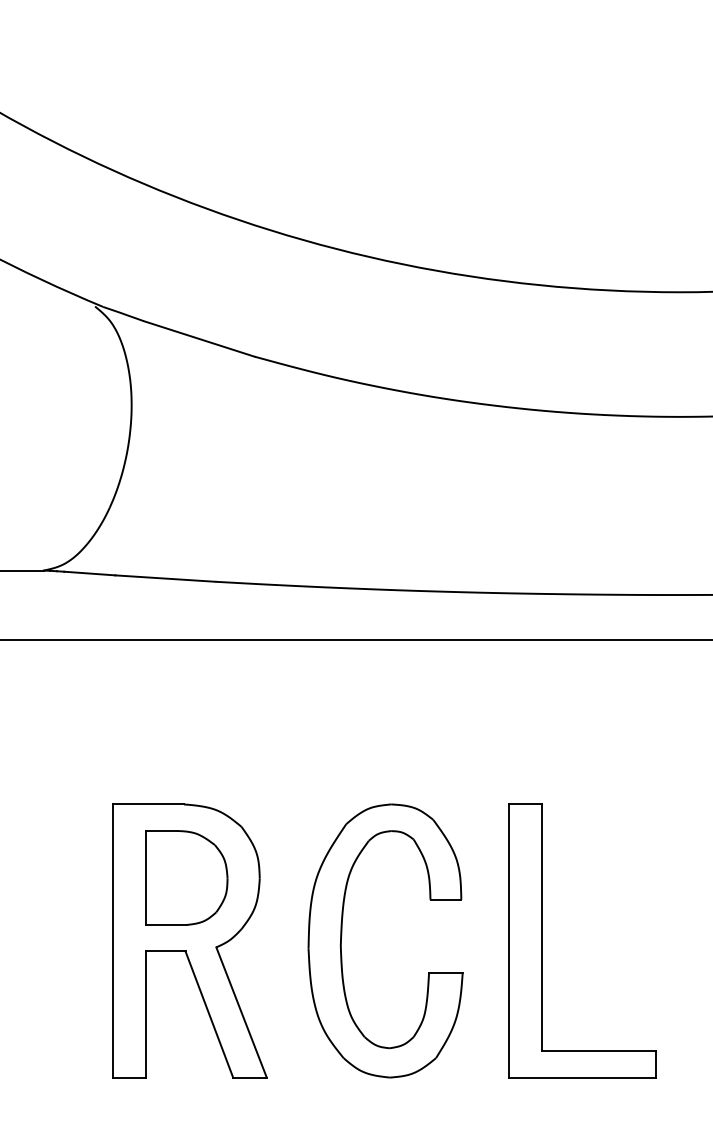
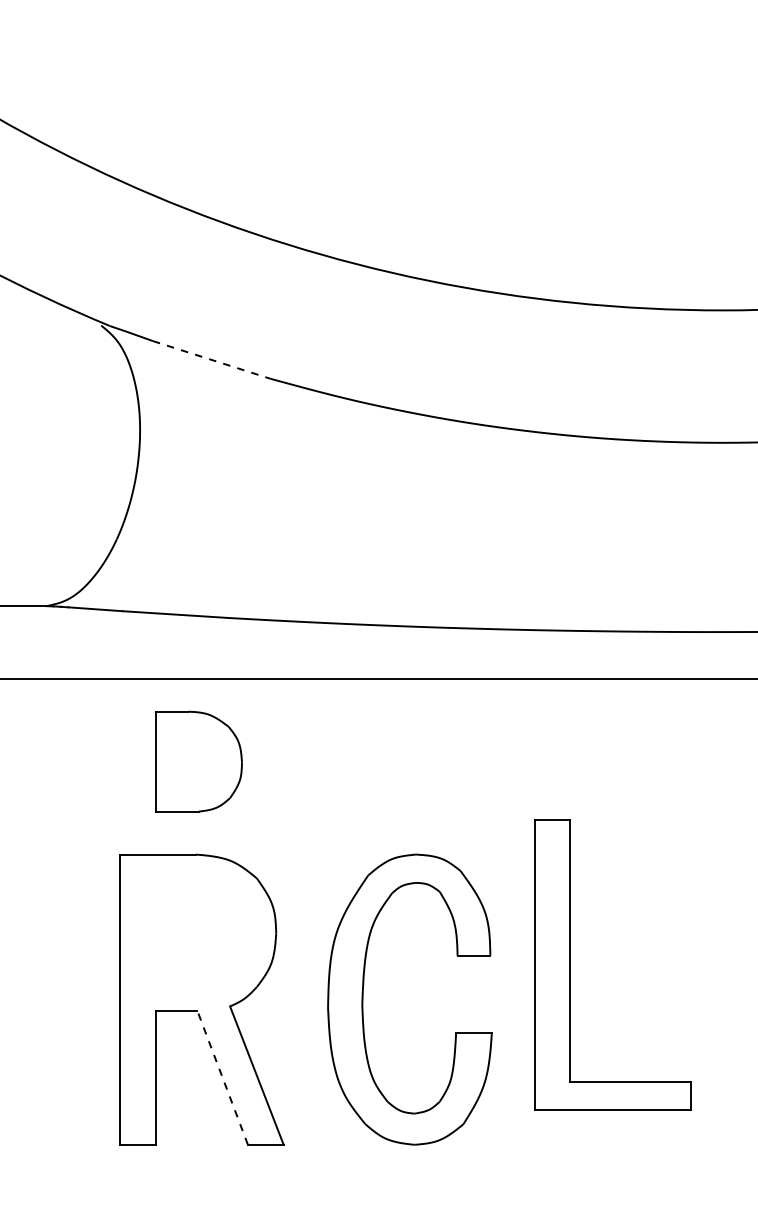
line: (199, 339) -> (212, 360), solid -> dashed
part: (186, 877) -> (198, 761), moved
part: (542, 940) -> (570, 964), moved
line: (209, 1014) -> (222, 1077), solid -> dashed

